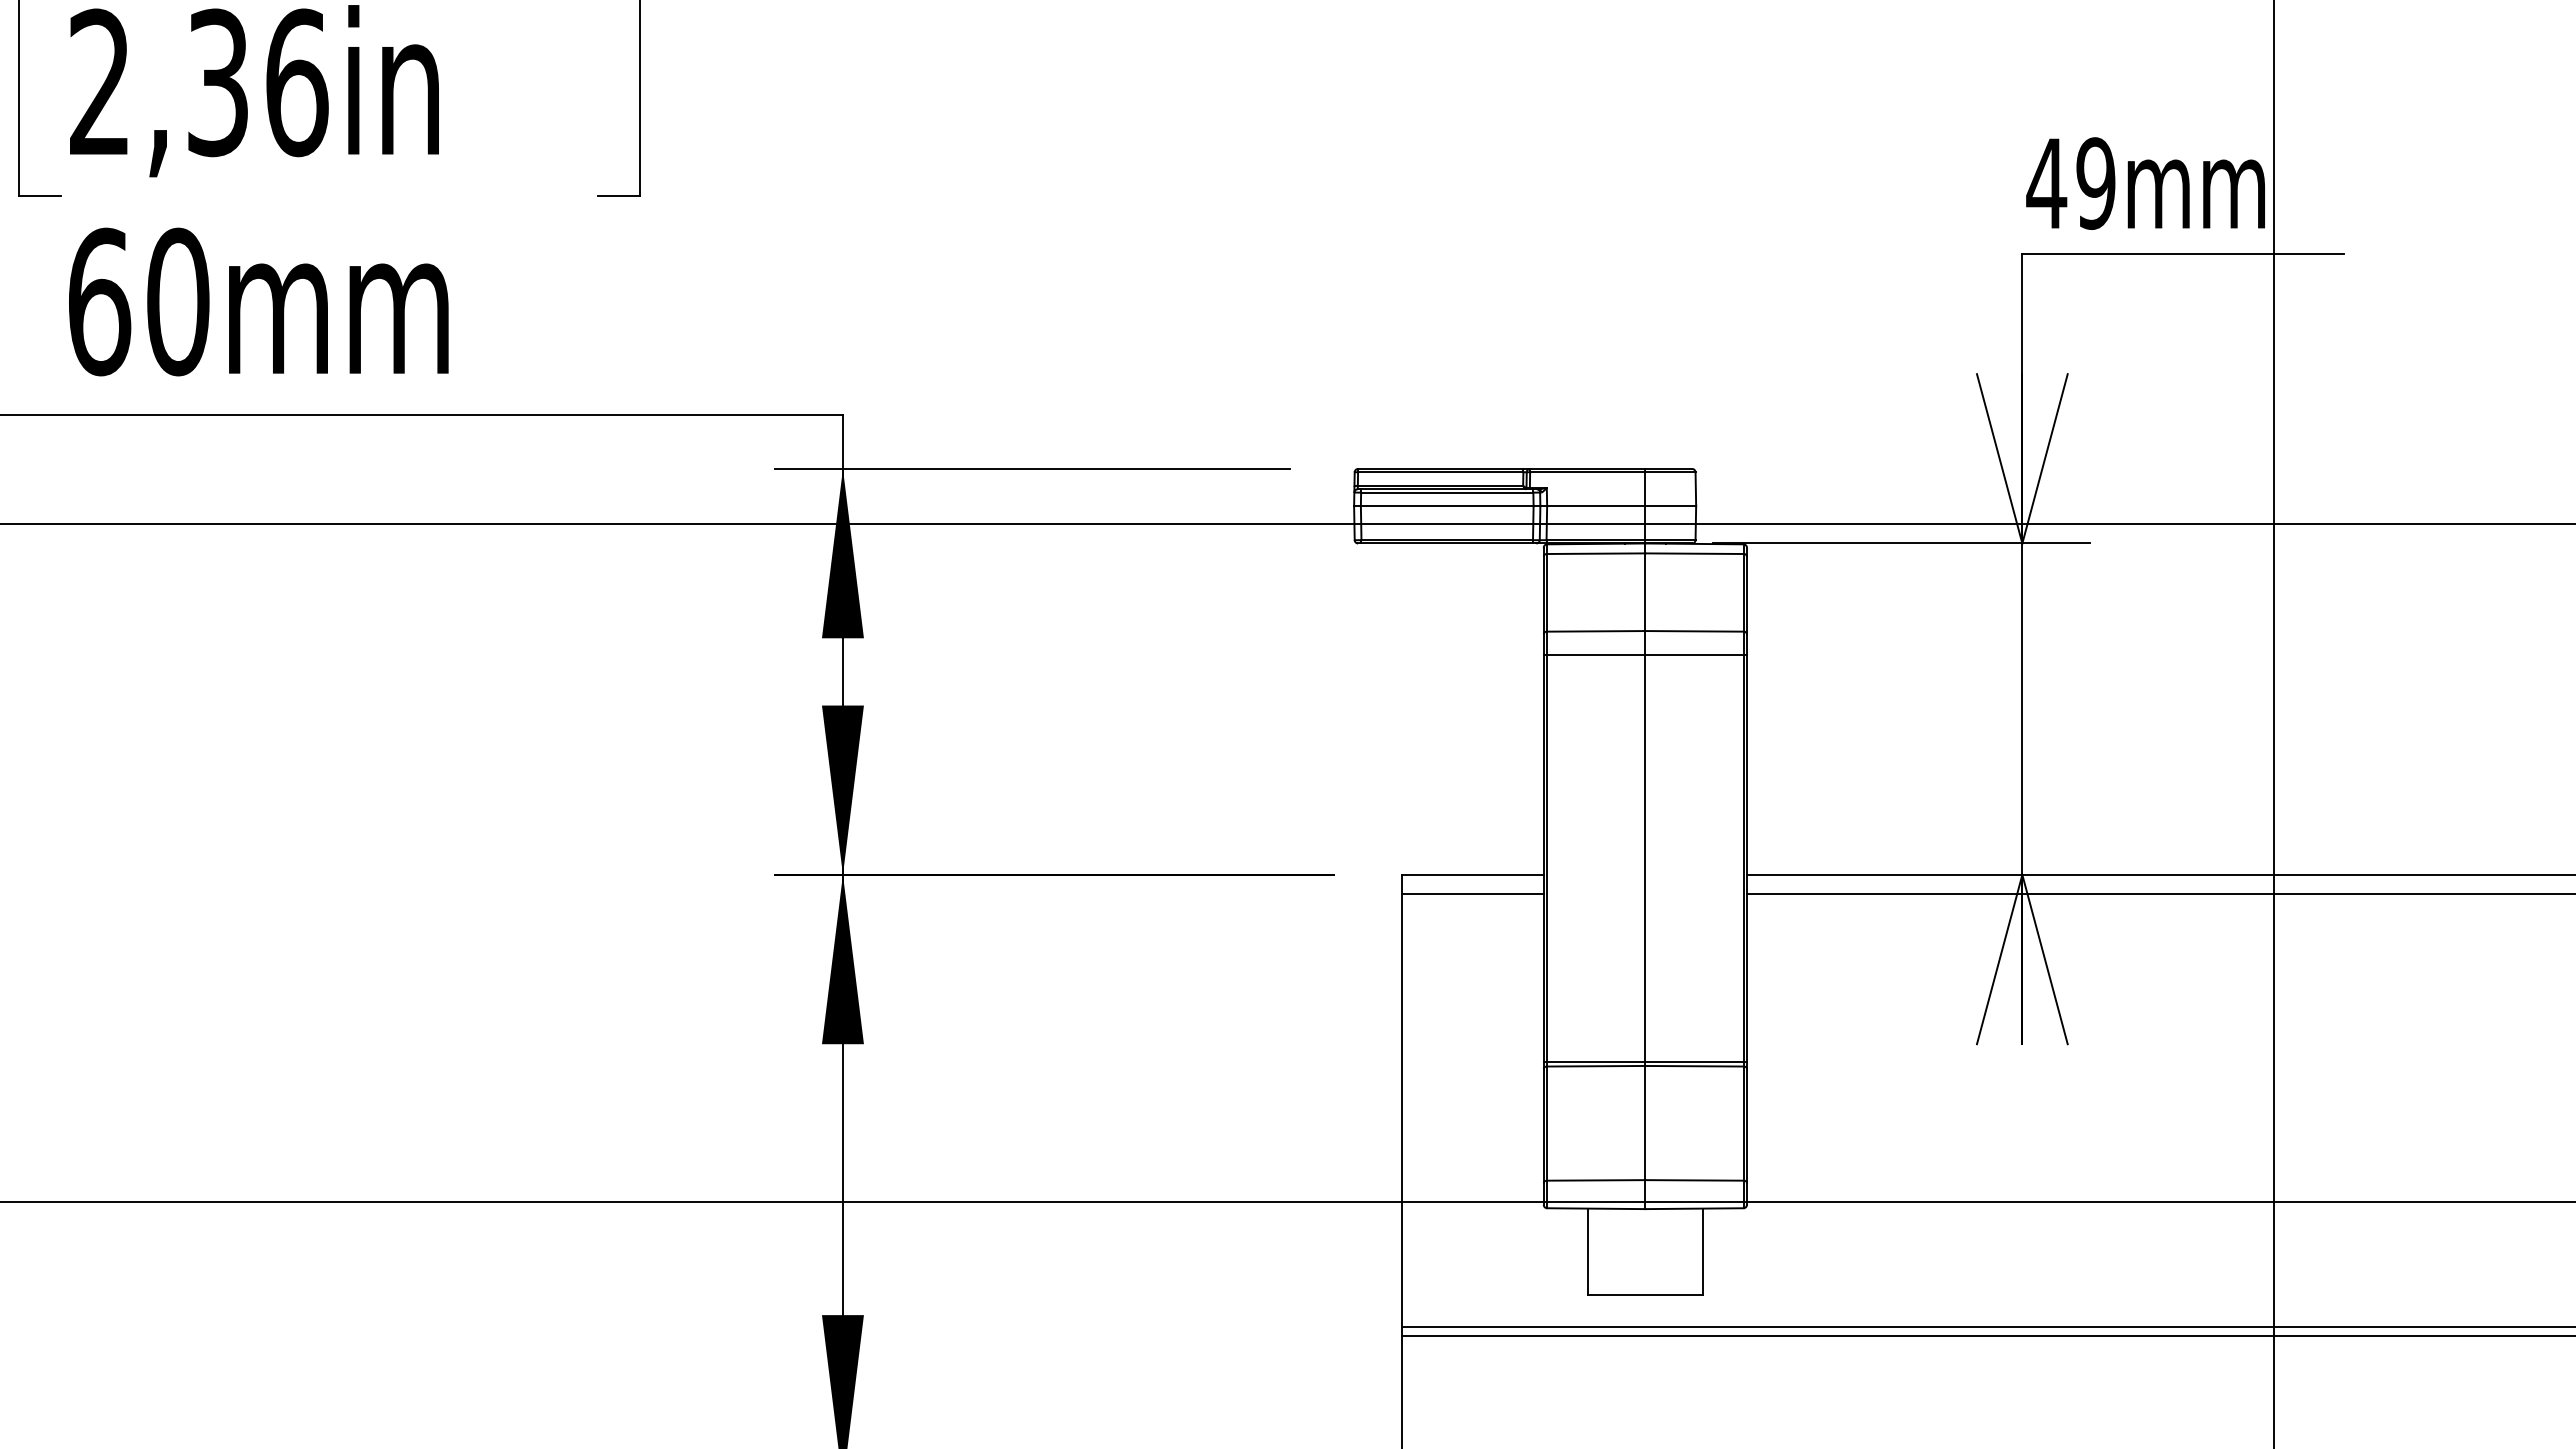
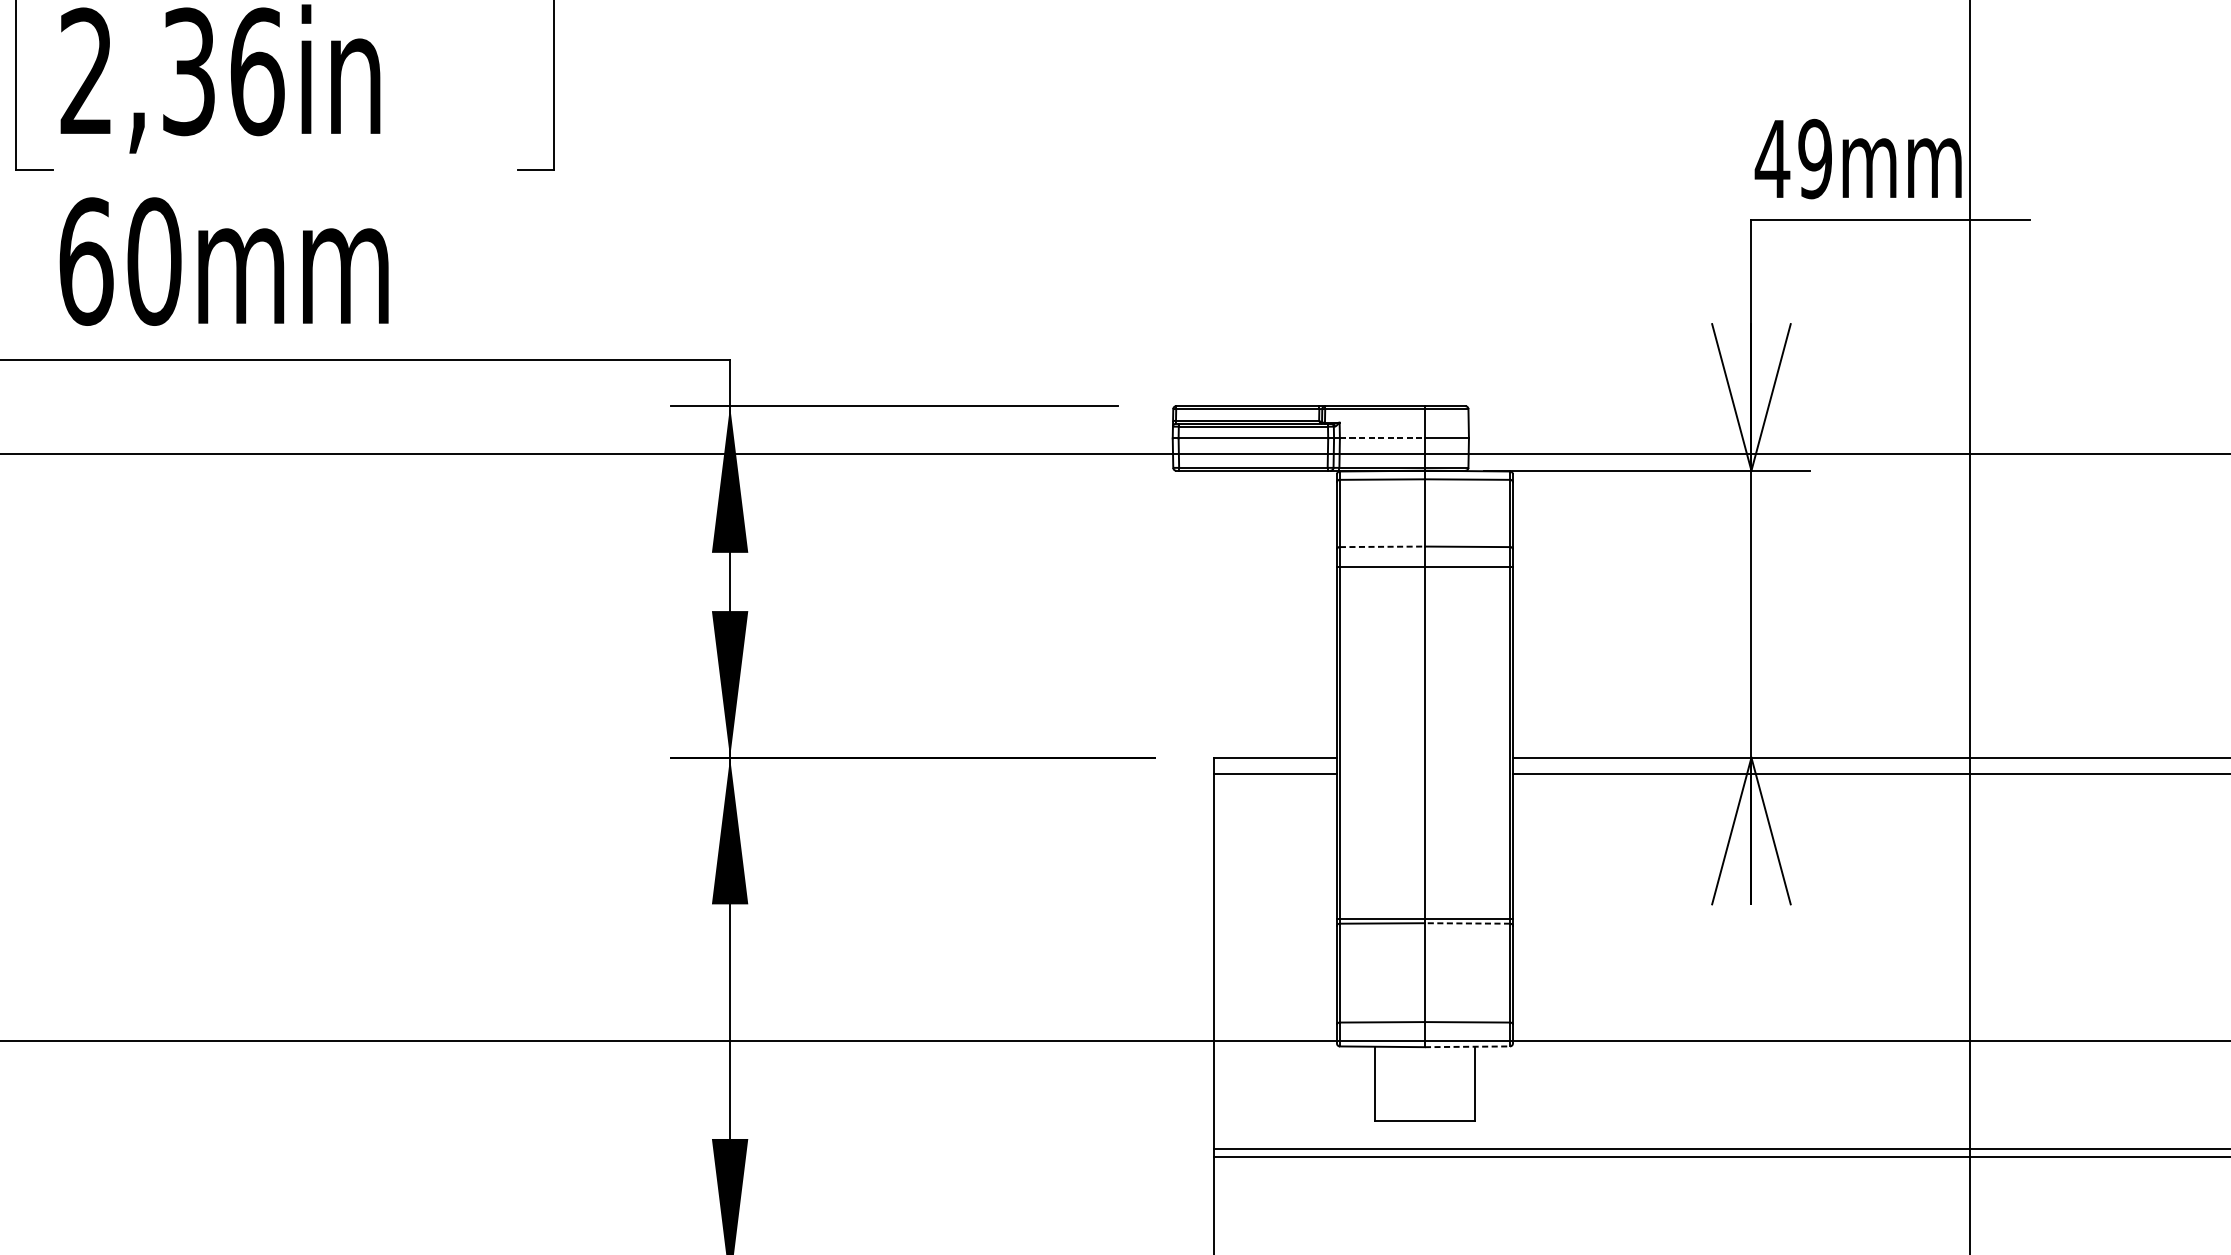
line: (1596, 506) -> (1382, 438), solid -> dashed
line: (1596, 631) -> (1382, 546), solid -> dashed
line: (1693, 1066) -> (1466, 923), solid -> dashed
line: (1694, 1208) -> (1467, 1046), solid -> dashed

